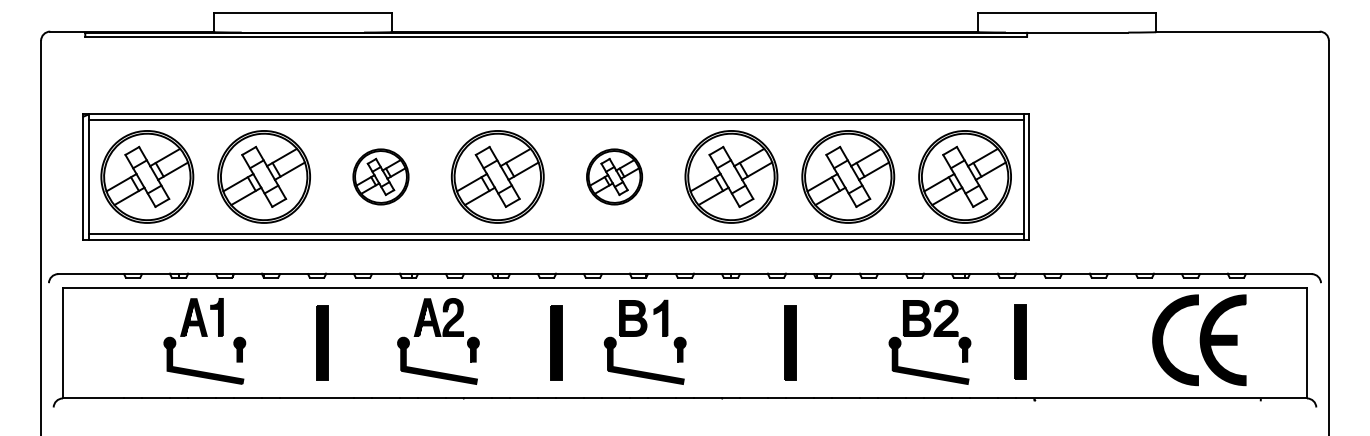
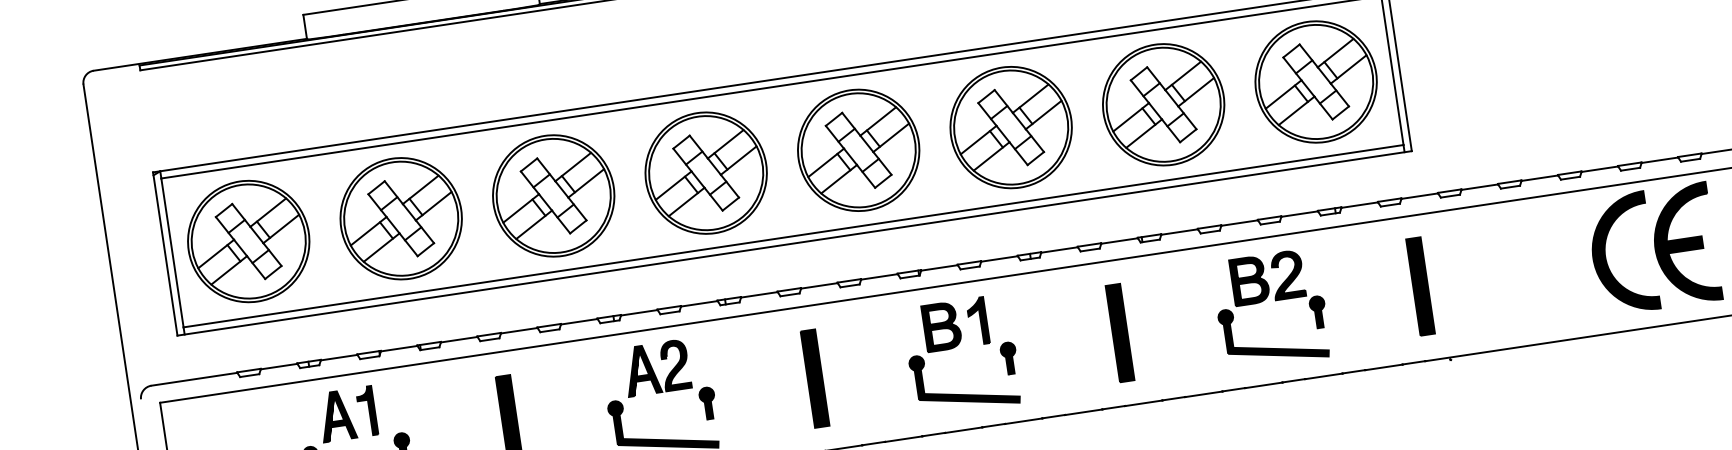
part: (380, 176) -> (552, 195), size x1.67
part: (614, 176) -> (858, 149), size x1.67
part: (642, 335) -> (957, 347), moved
part: (933, 336) -> (1274, 301), moved

